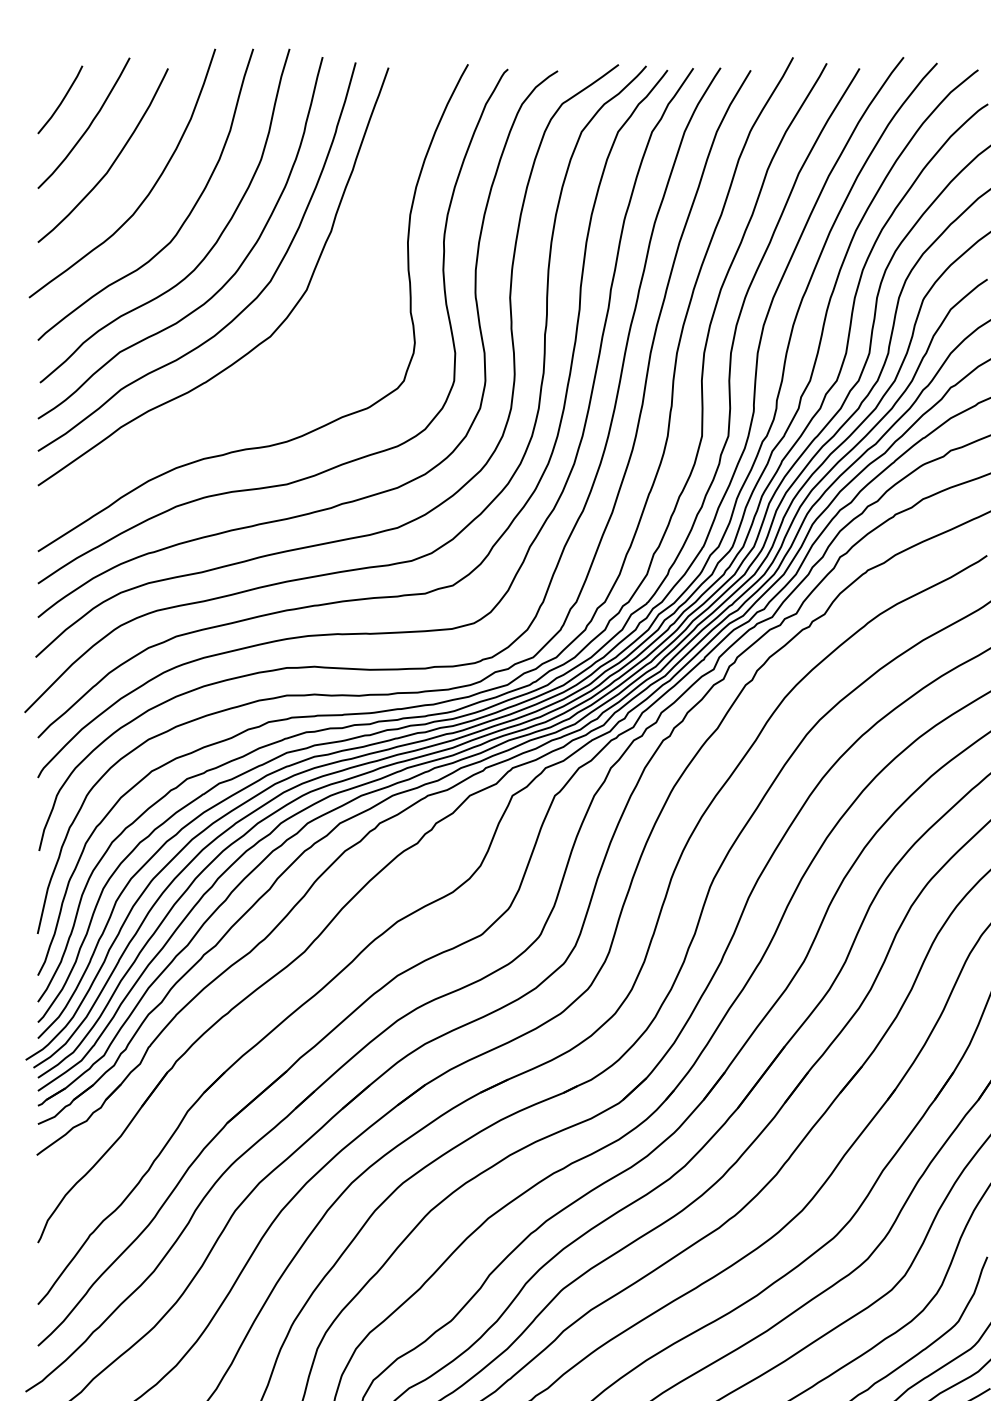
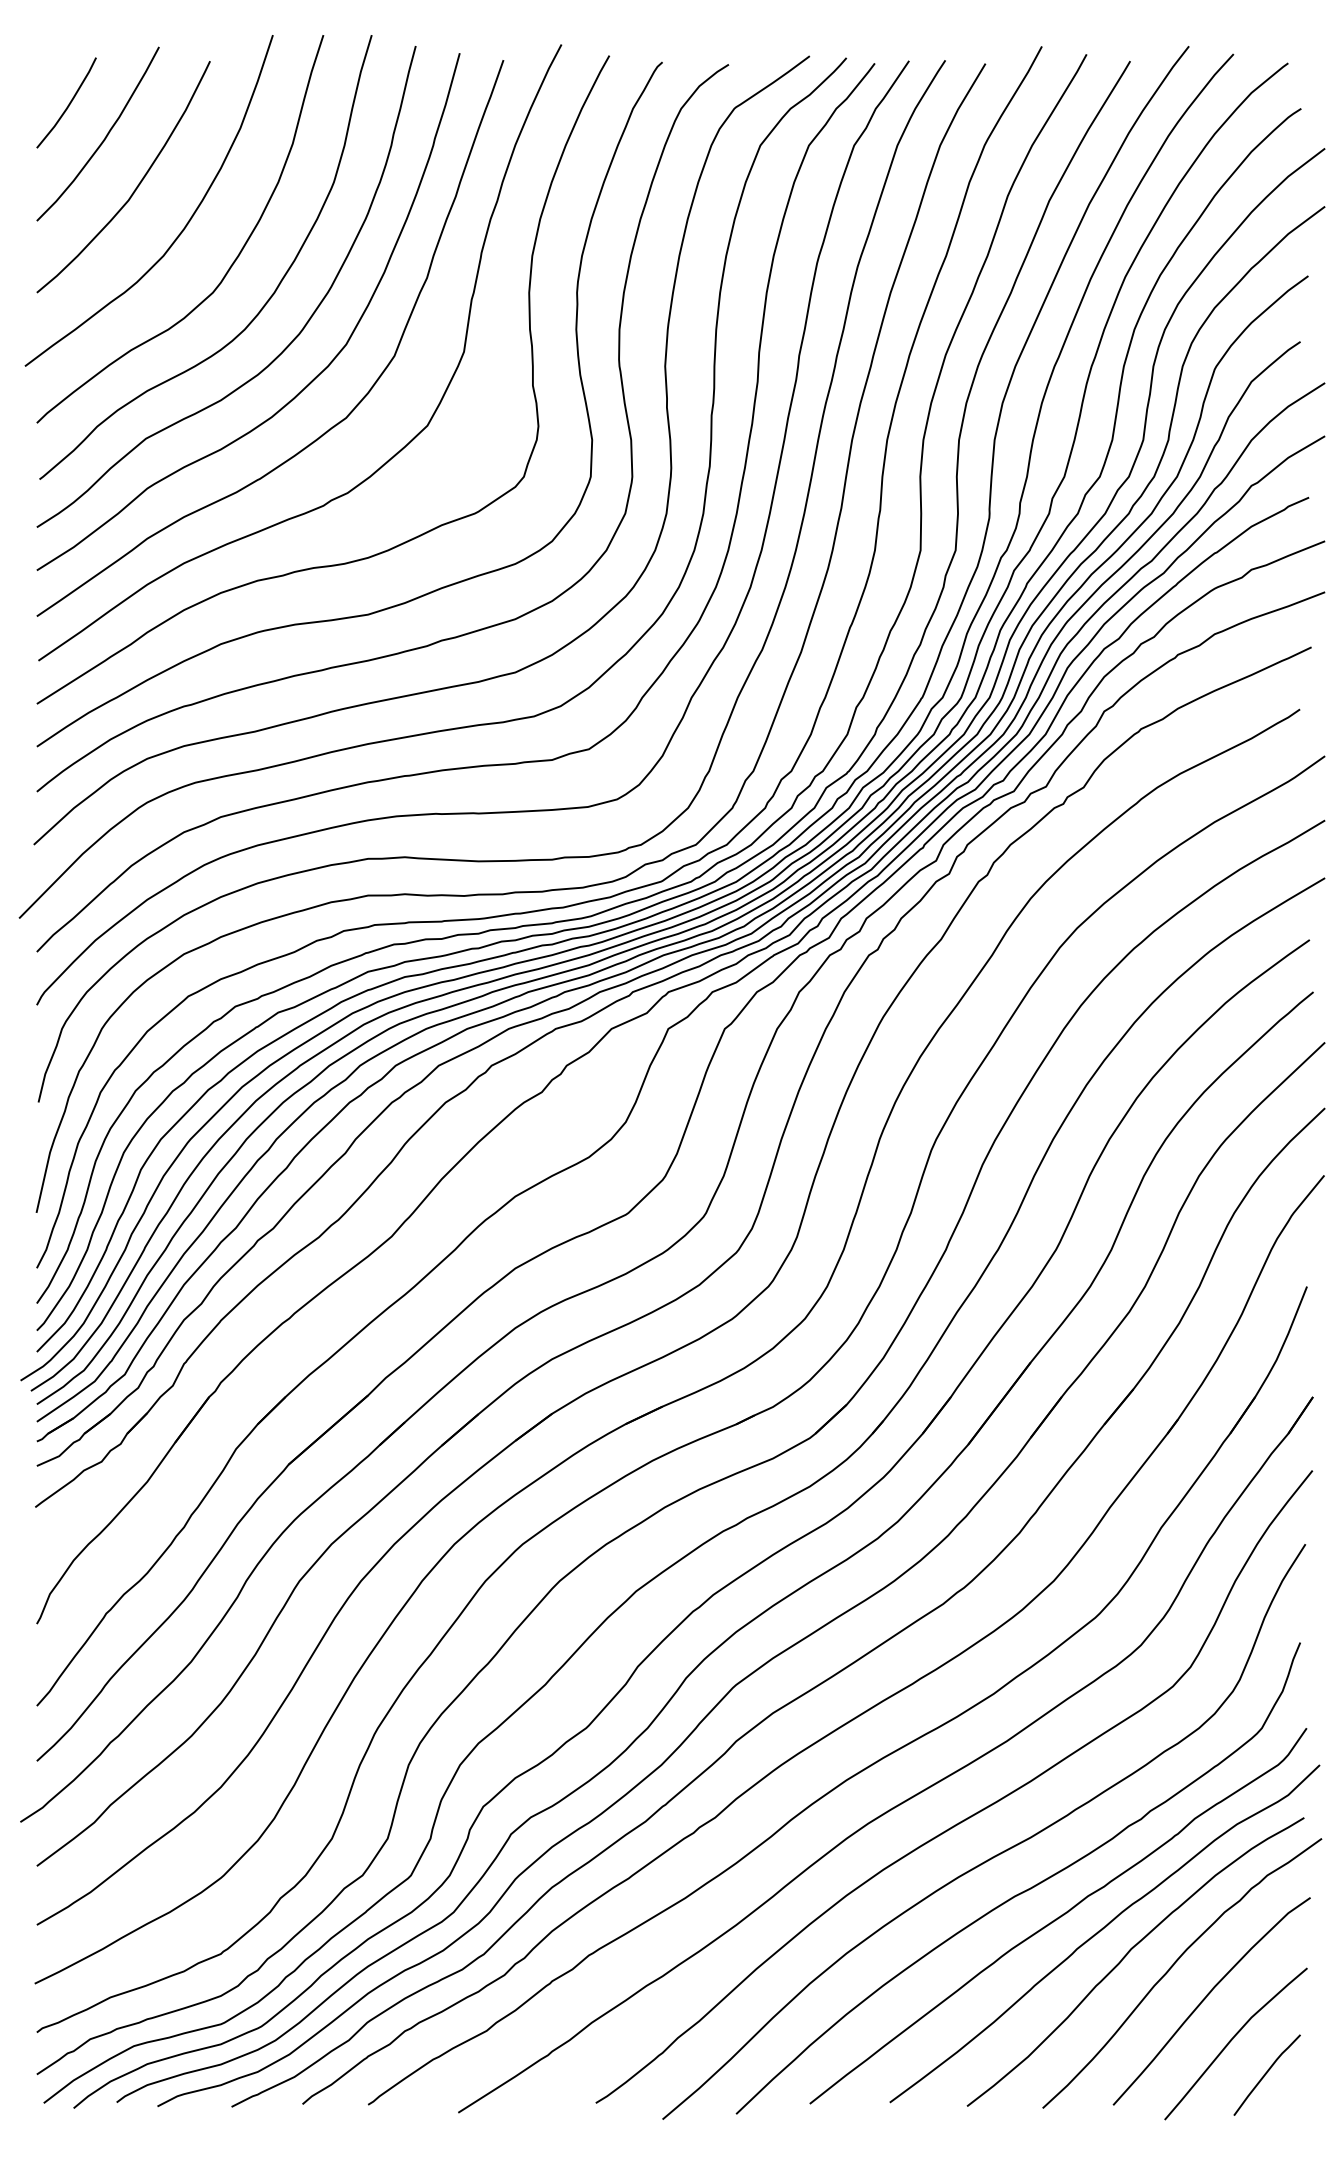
curve: (302, 367) -> (389, 458), added

